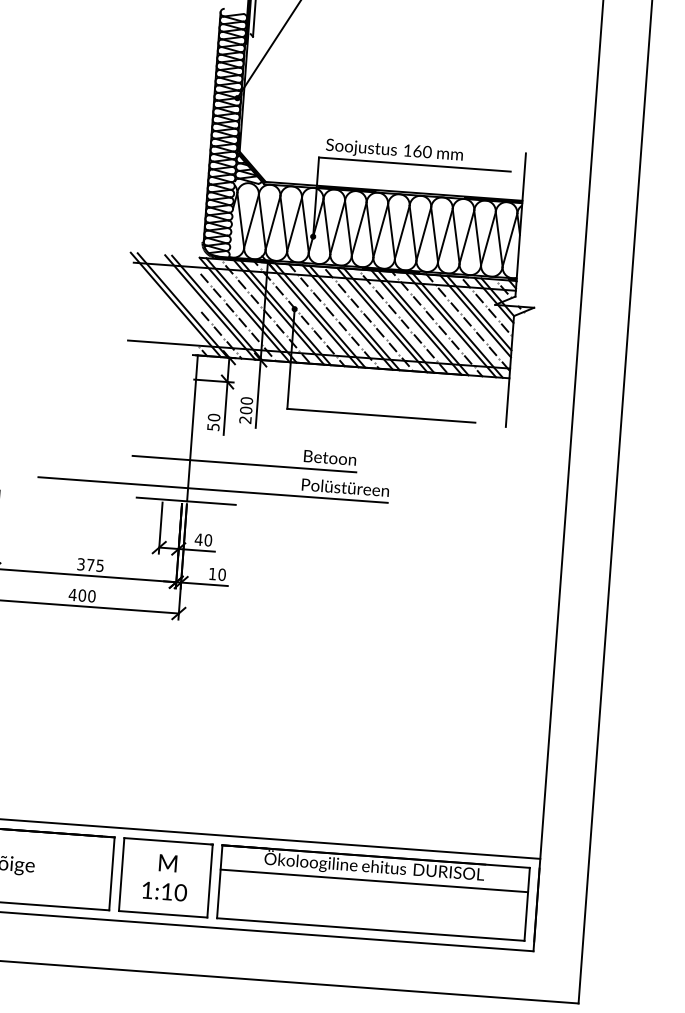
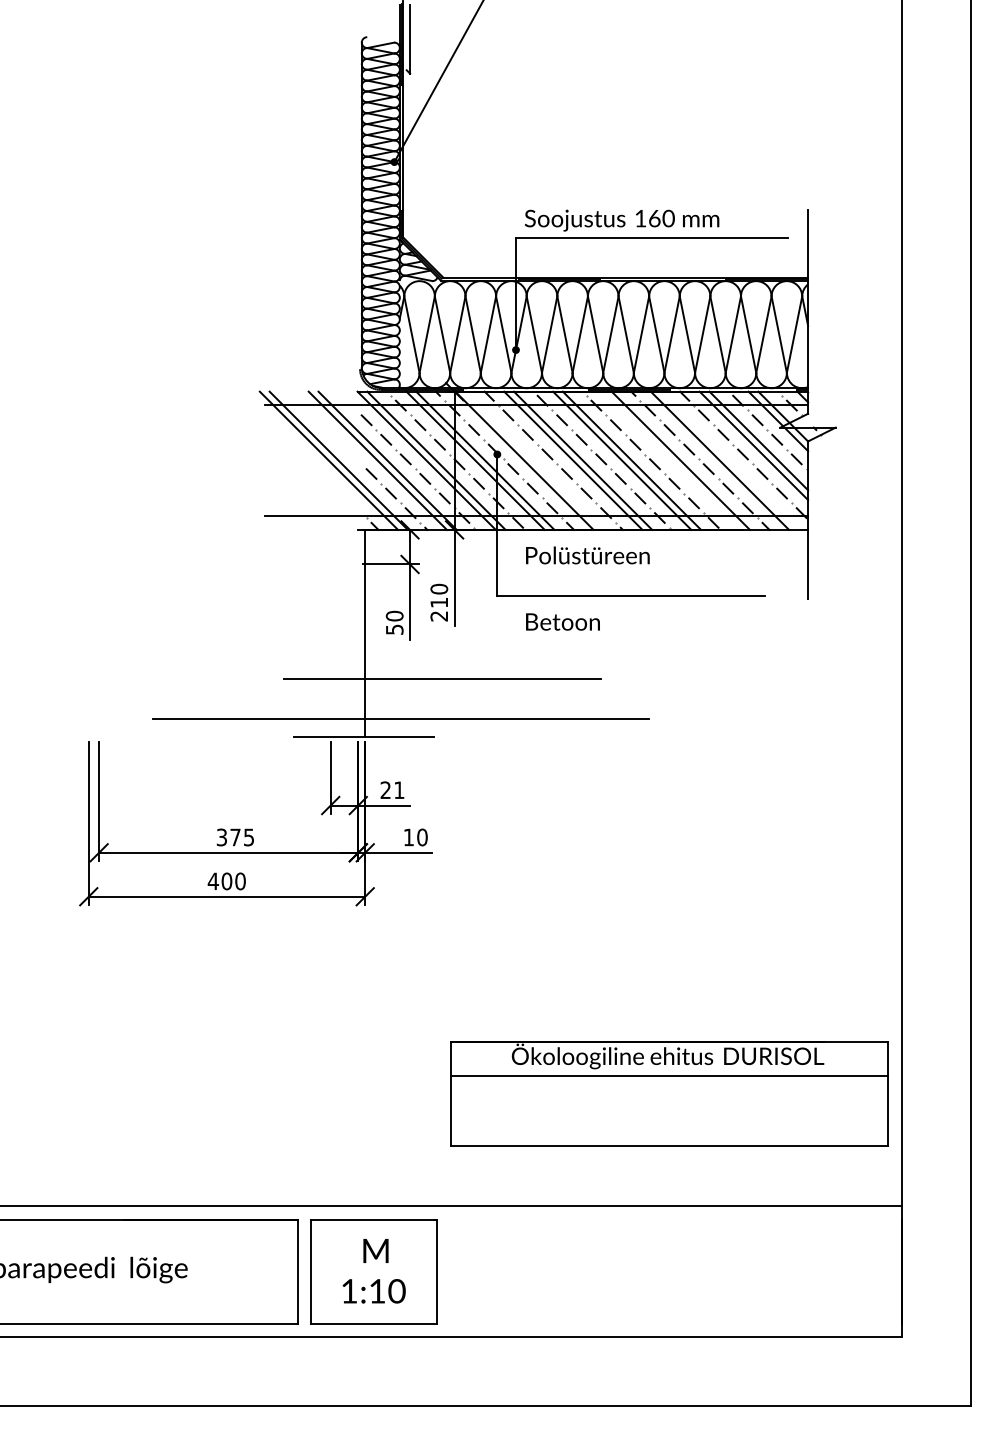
line: (320, 315) -> (534, 460), removed
line: (416, 322) -> (670, 460), removed
line: (457, 325) -> (729, 460), removed
text: (246, 410) -> (439, 602), 200 -> 210
text: (329, 457) -> (562, 621), moved
text: (345, 487) -> (587, 555), moved
text: (203, 540) -> (392, 790), 40 -> 21
part: (373, 892) -> (669, 1093), moved

